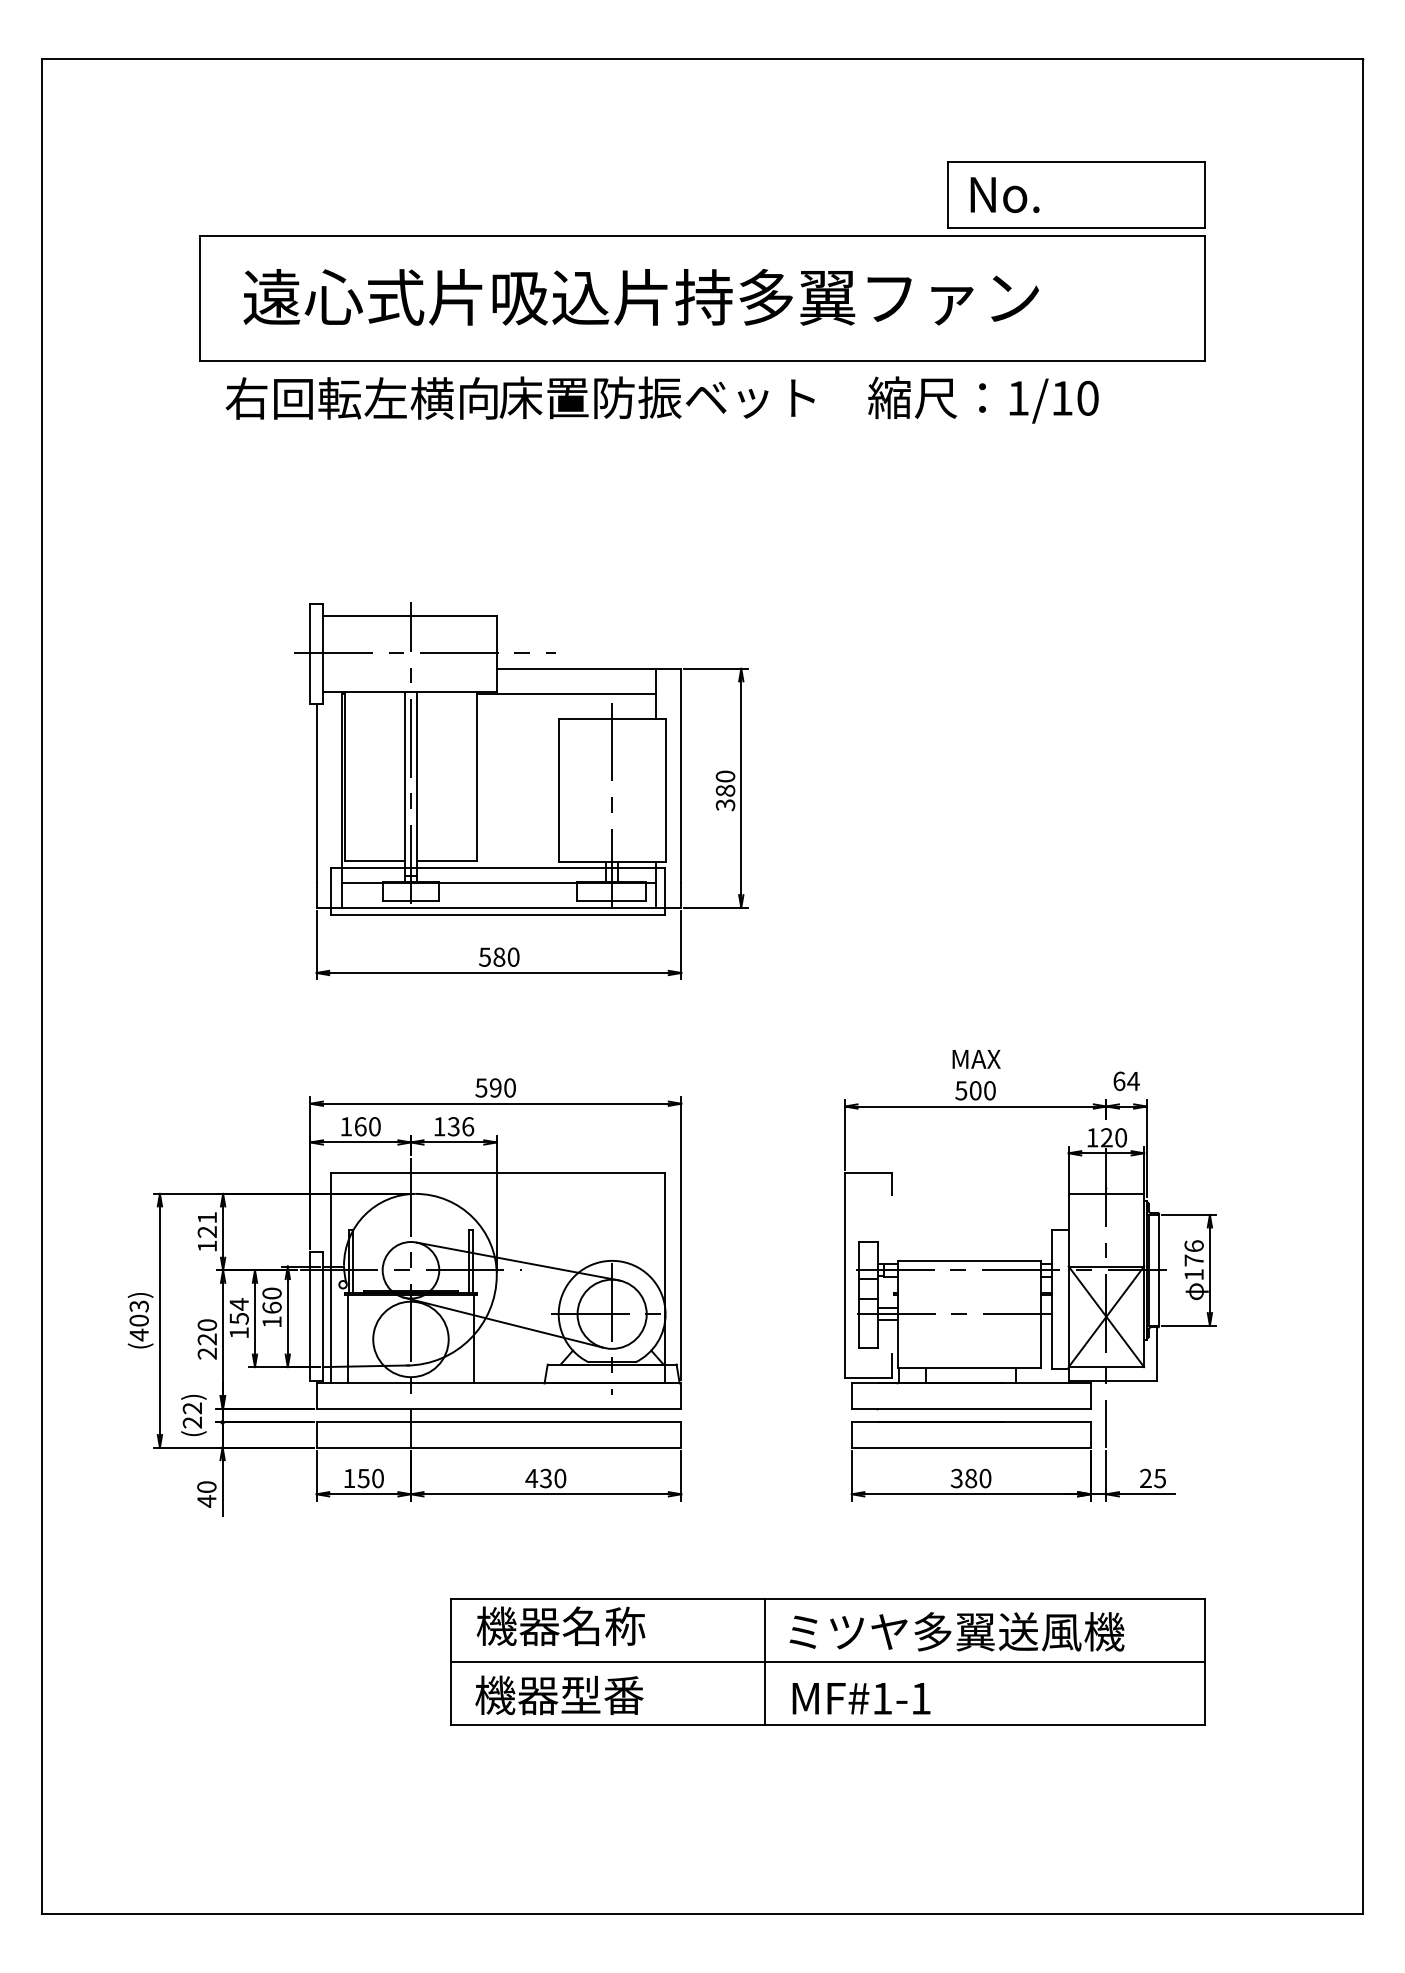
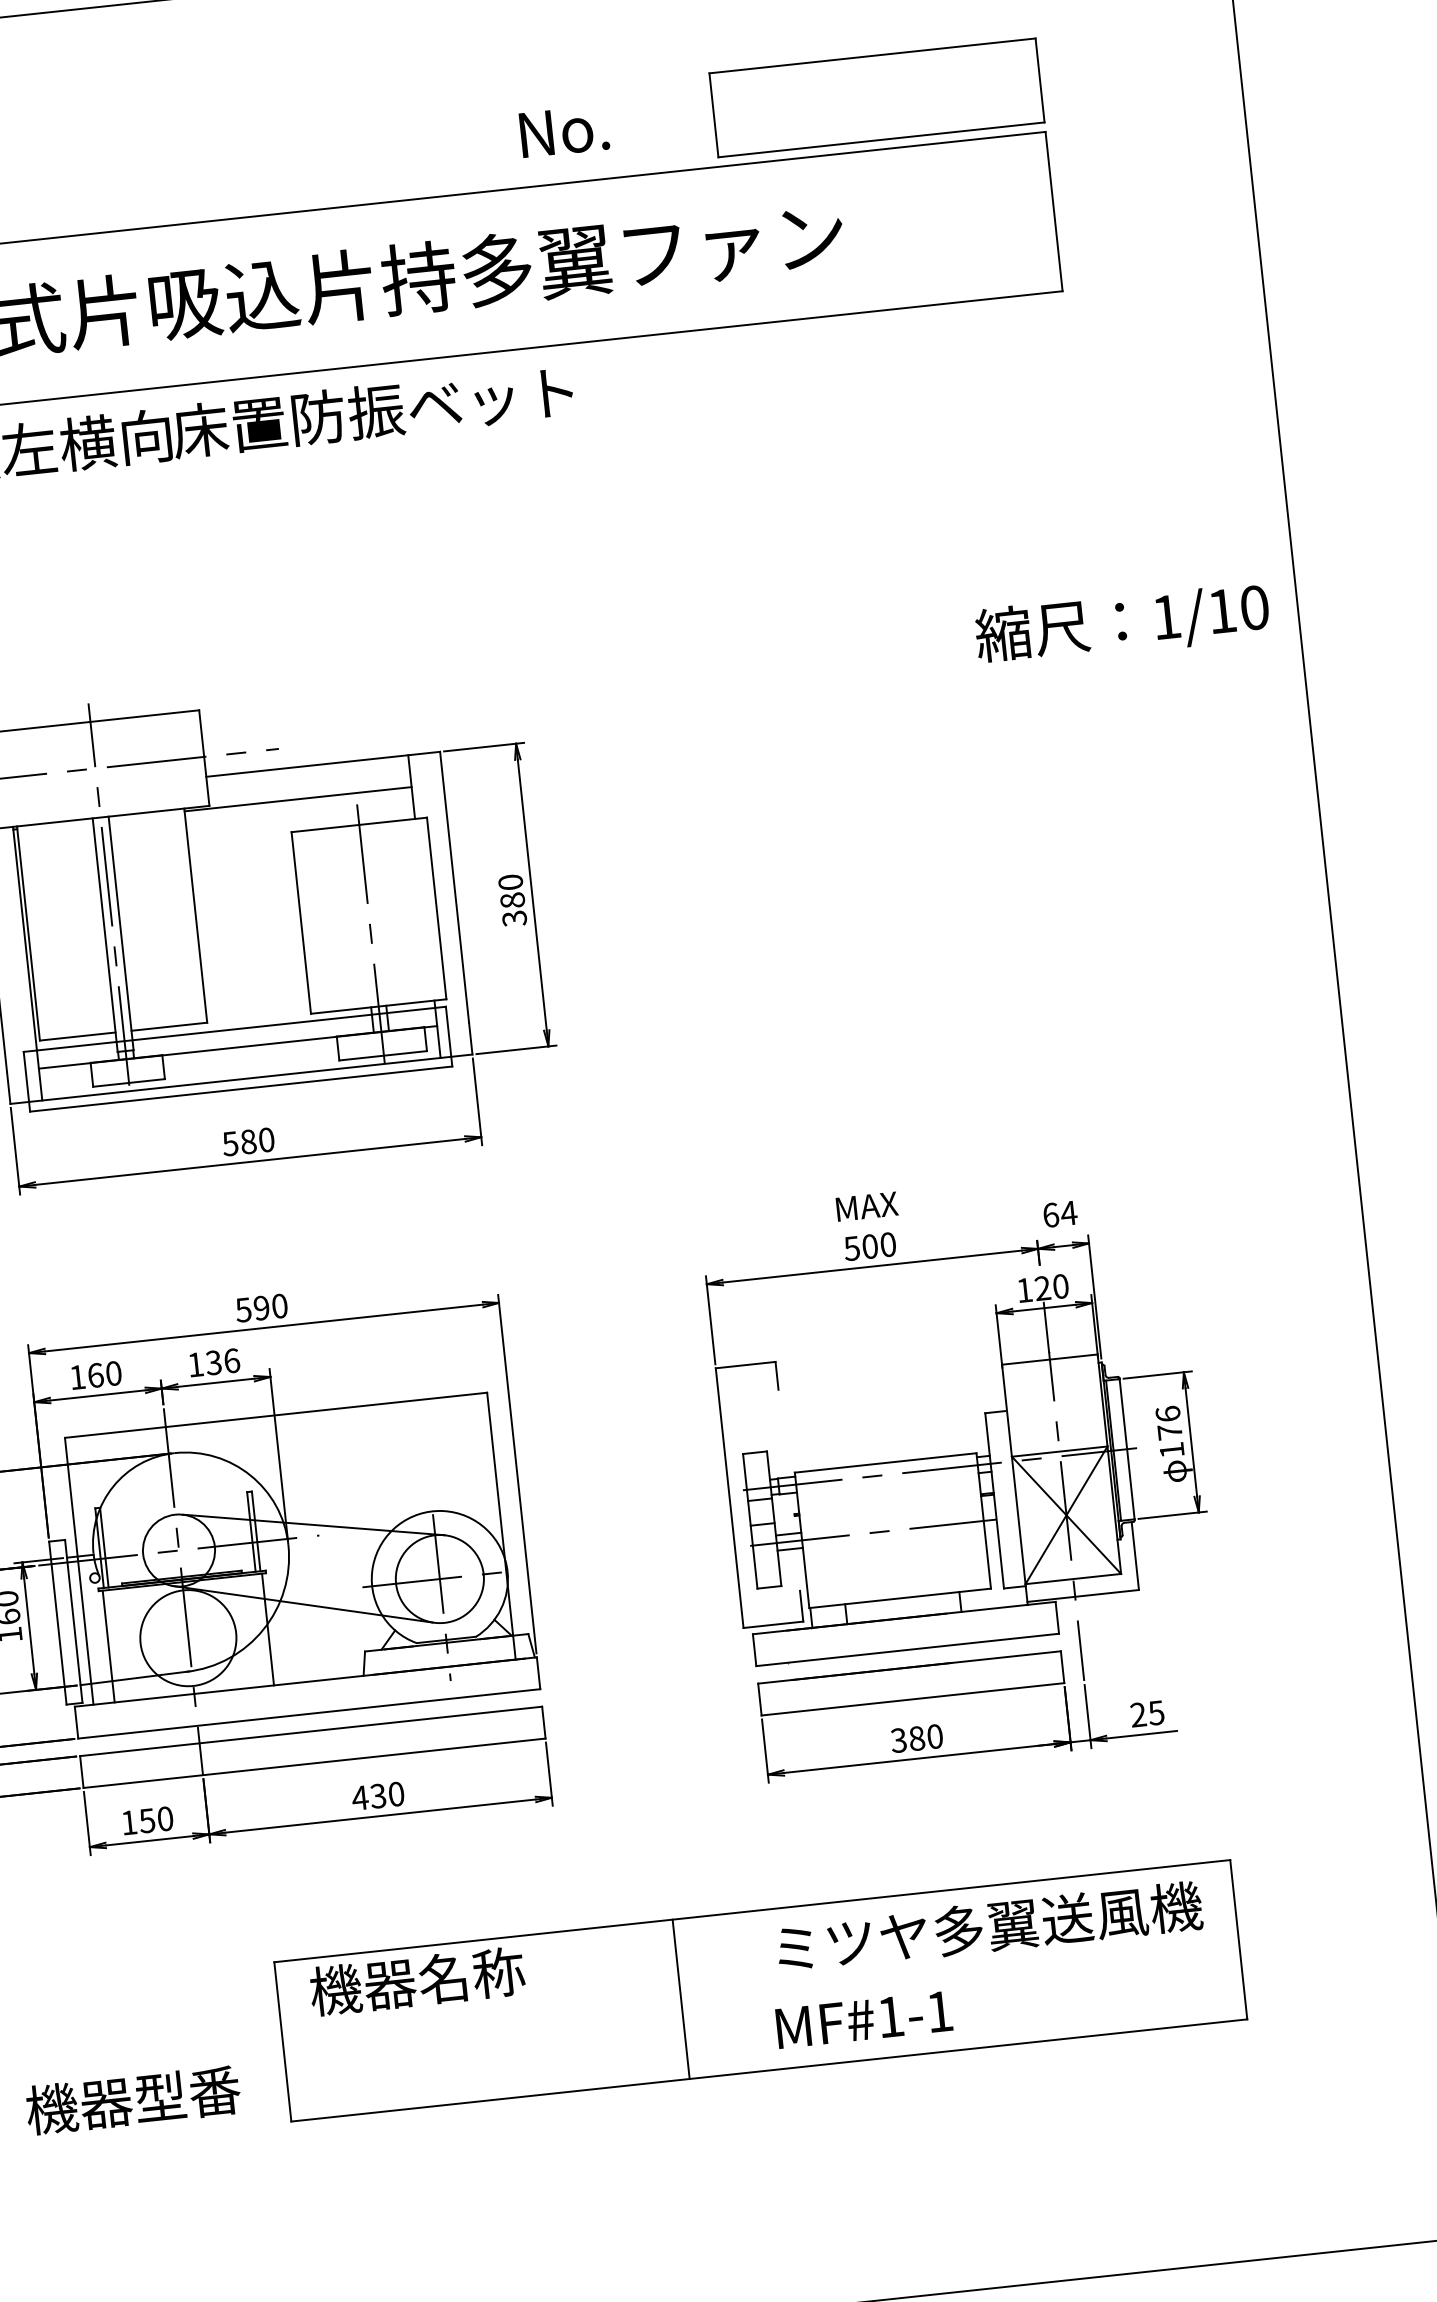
text: (1004, 195) -> (563, 132), moved
text: (983, 399) -> (1122, 623), moved
text: (956, 1631) -> (988, 1926), moved
line: (828, 1662) -> (761, 1990), removed
text: (559, 1695) -> (133, 2100), moved
text: (861, 1698) -> (864, 2019), moved

